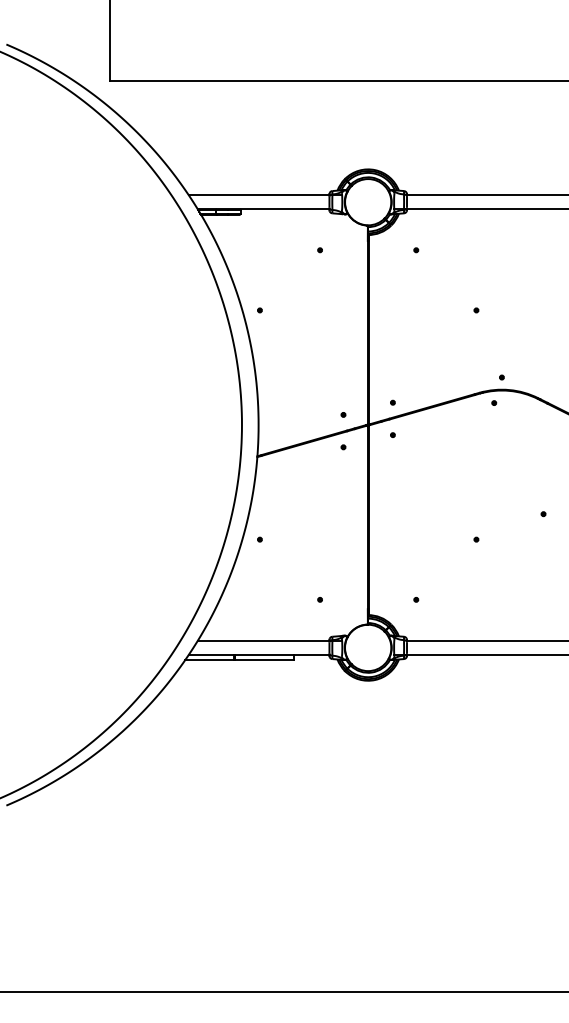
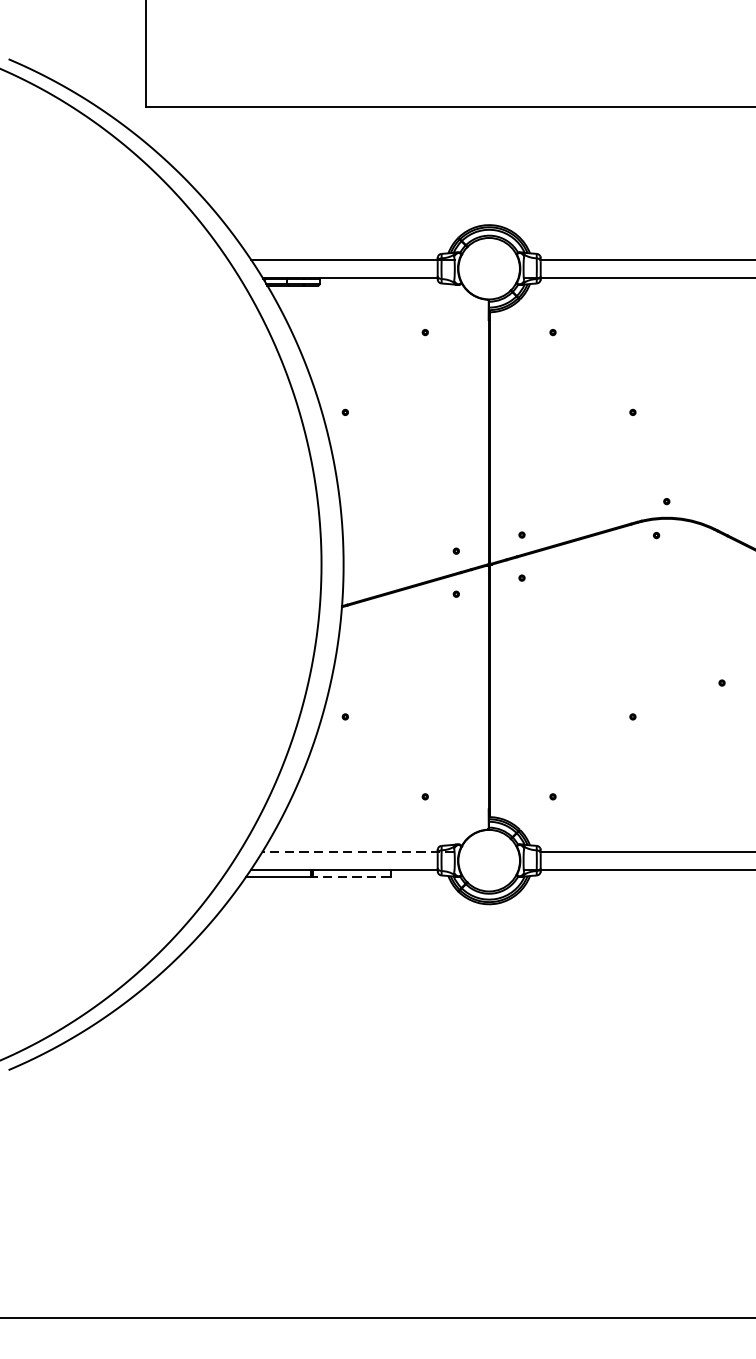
line: (269, 641) -> (358, 852), solid -> dashed
line: (264, 660) -> (351, 877), solid -> dashed

